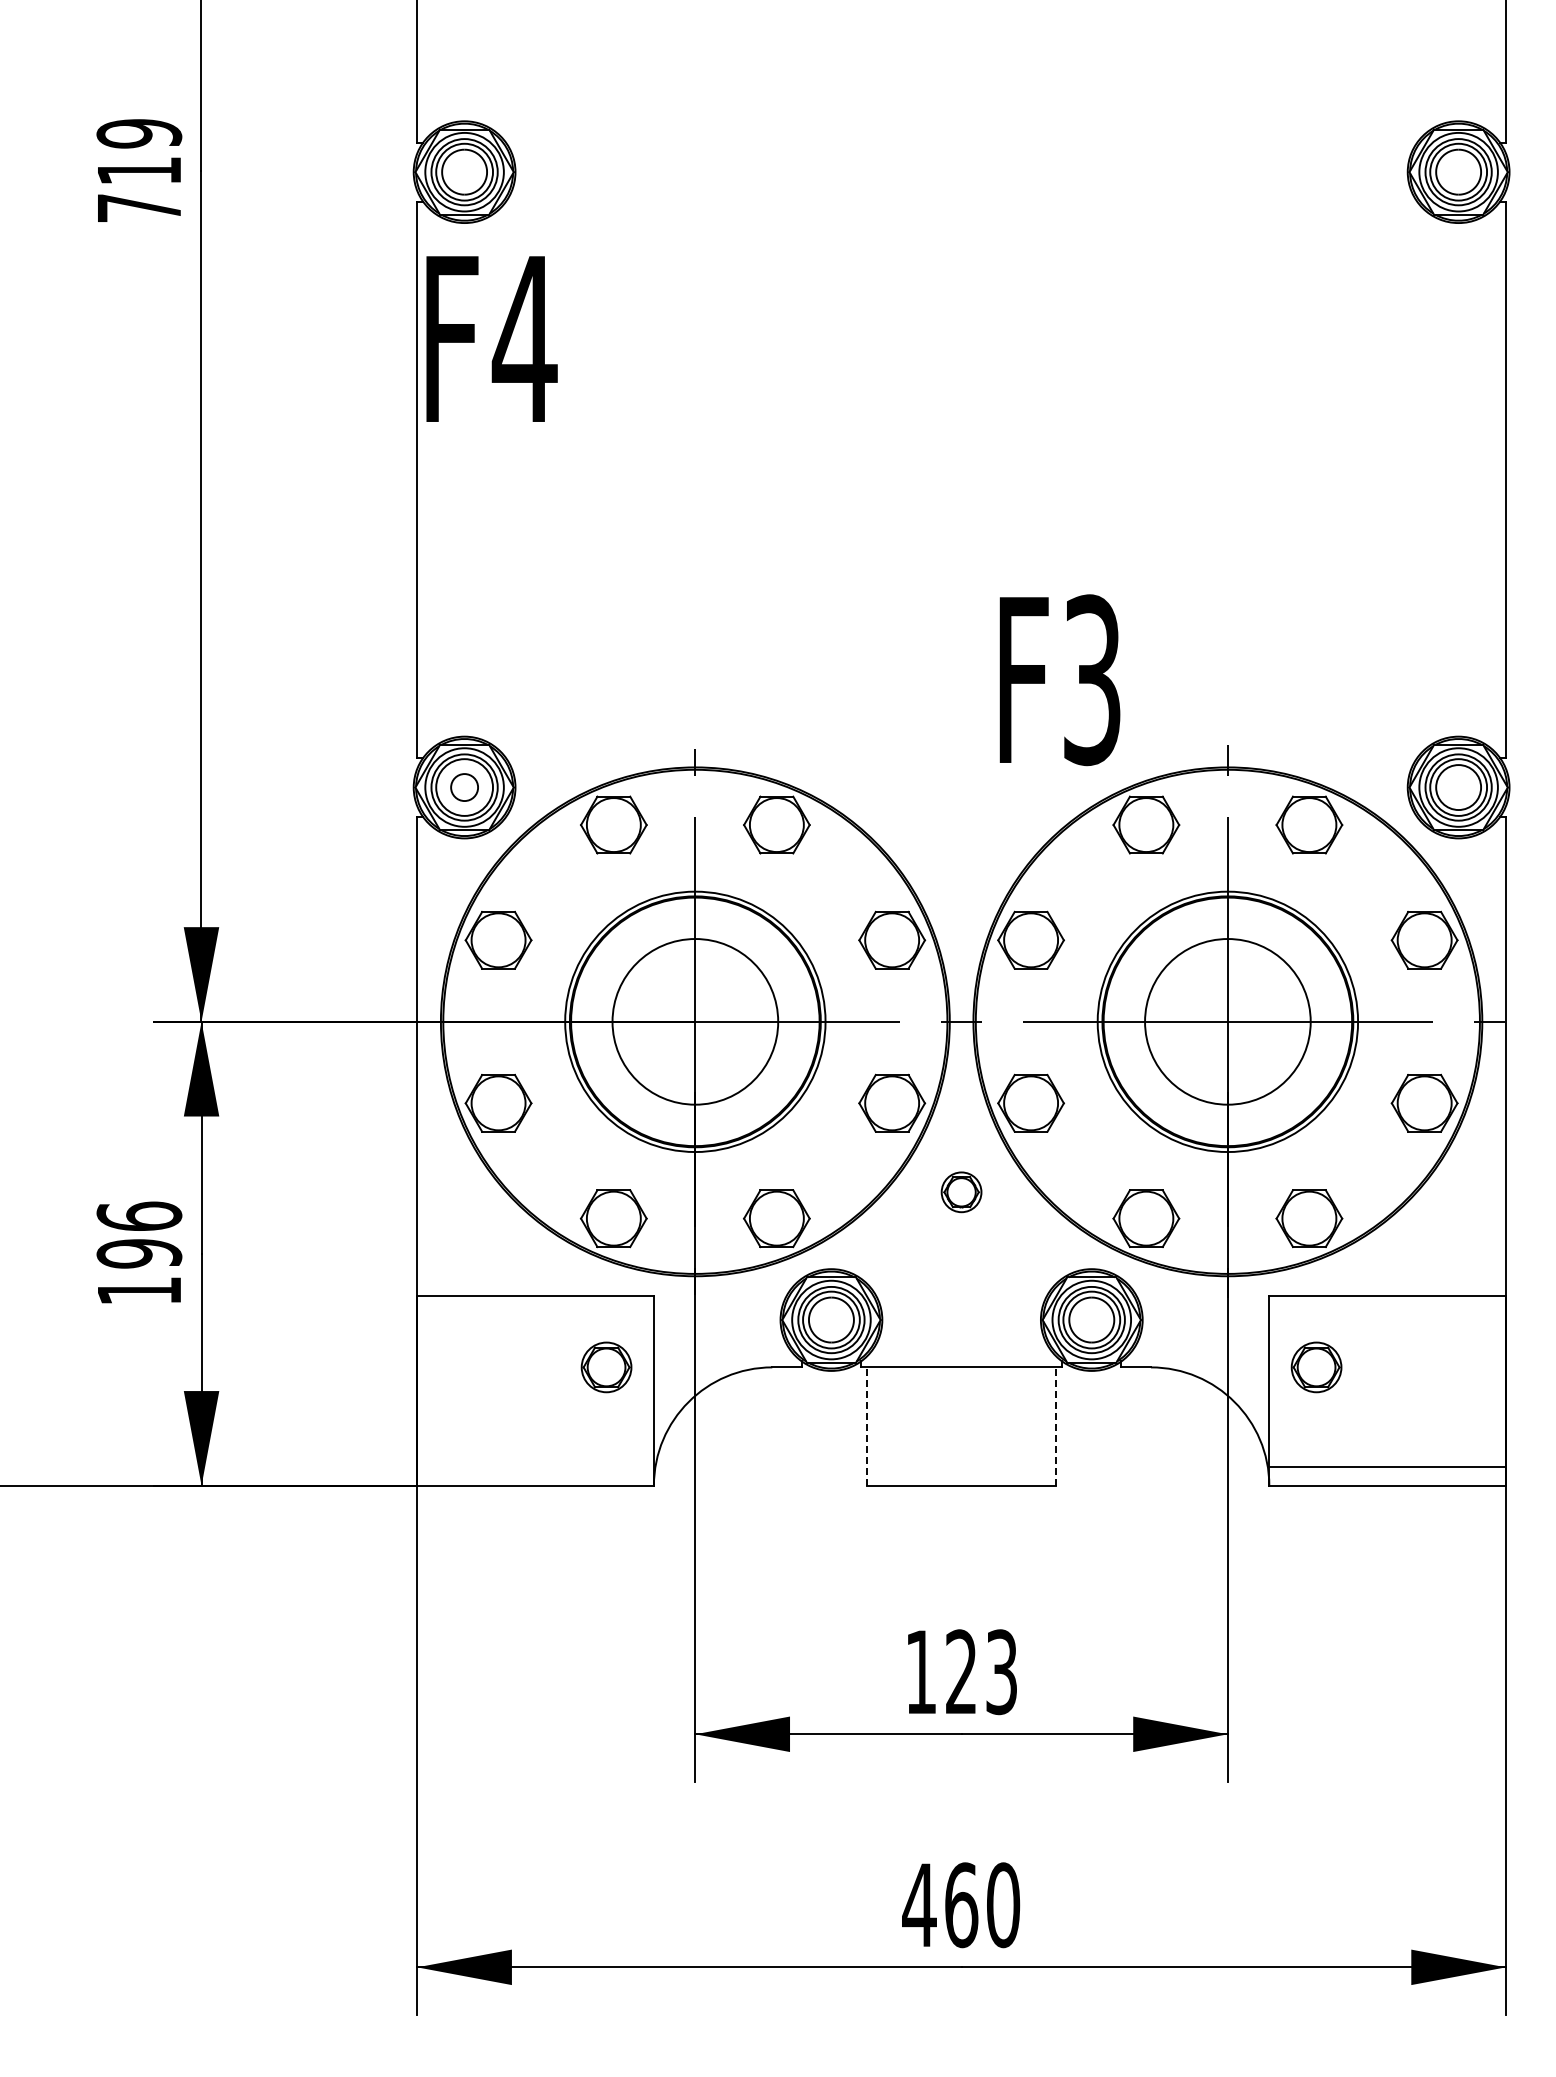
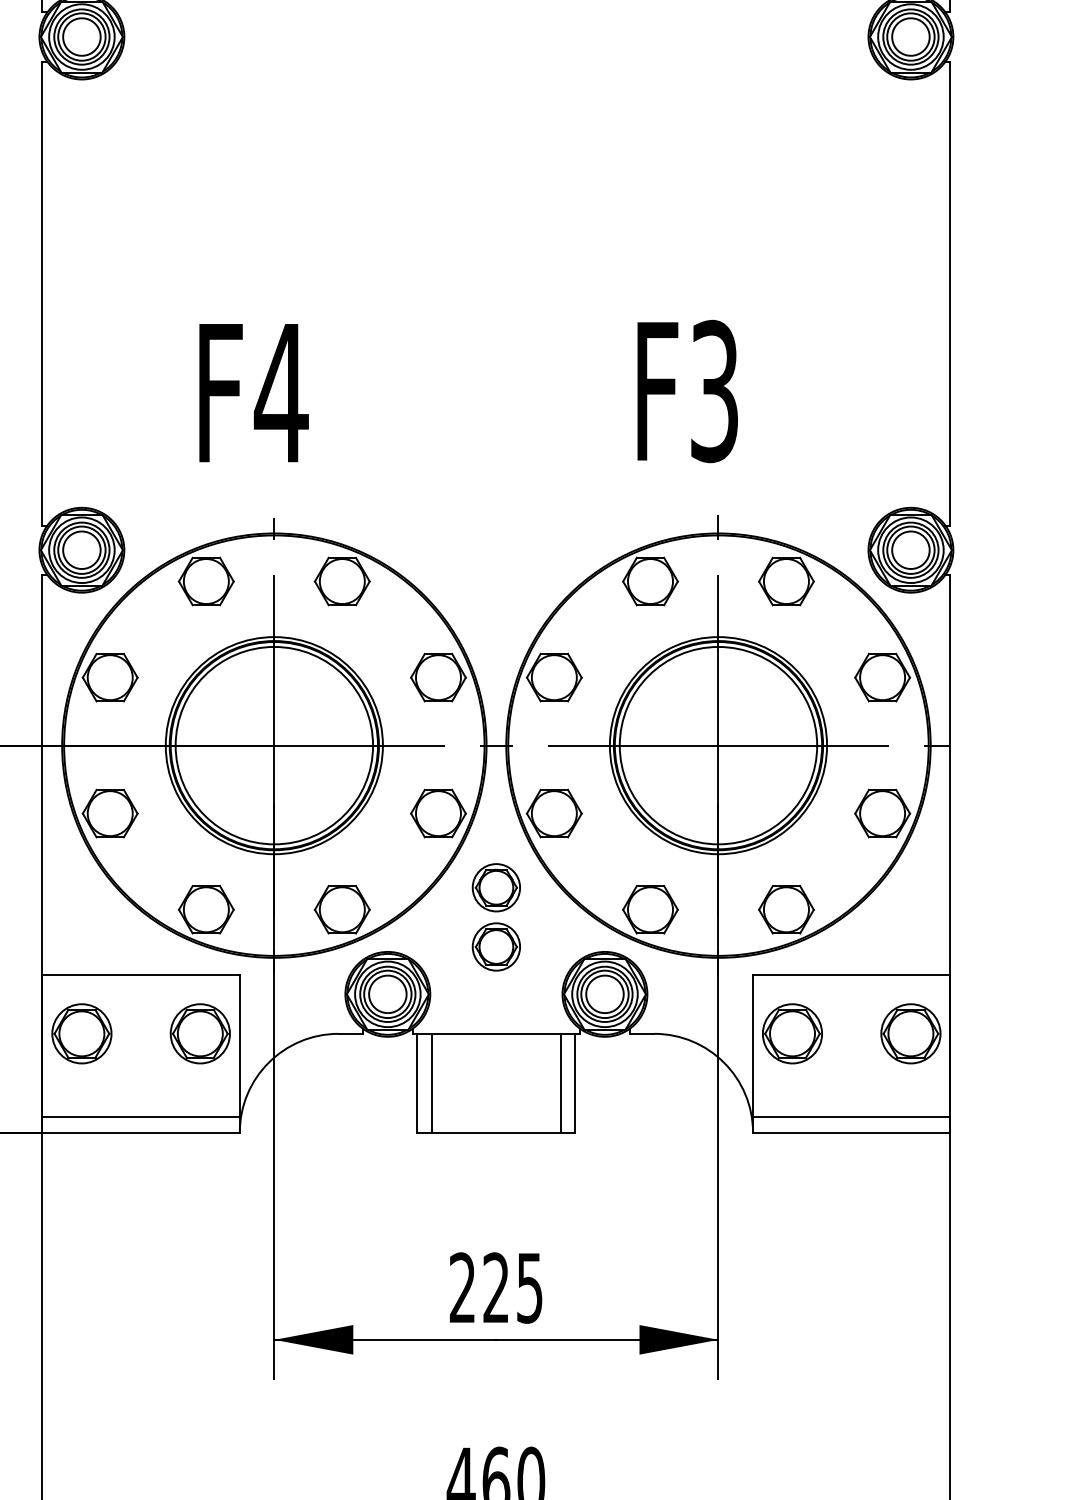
text: (491, 338) -> (253, 392), moved
text: (1059, 680) -> (687, 391), moved
circle: (464, 787) -> (81, 550), size x1.67
circle: (695, 1021) -> (274, 745), size x1.43
circle: (1227, 1021) -> (718, 745), size x1.43
part: (961, 1192) -> (496, 887), size x1.43
part: (961, 1263) -> (496, 947), added
part: (464, 1367) -> (81, 1033), added
part: (606, 1367) -> (200, 1033), size x1.43
part: (1316, 1367) -> (792, 1033), size x1.43
part: (1458, 1367) -> (910, 1033), added
line: (866, 1426) -> (417, 1083), dashed -> solid
line: (884, 1426) -> (432, 1083), added
line: (1038, 1426) -> (560, 1083), added
line: (1056, 1426) -> (575, 1083), dashed -> solid
line: (535, 1466) -> (141, 1116), added
text: (960, 1671) -> (495, 1287), 123 -> 225

